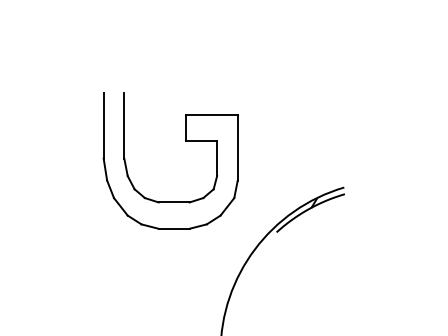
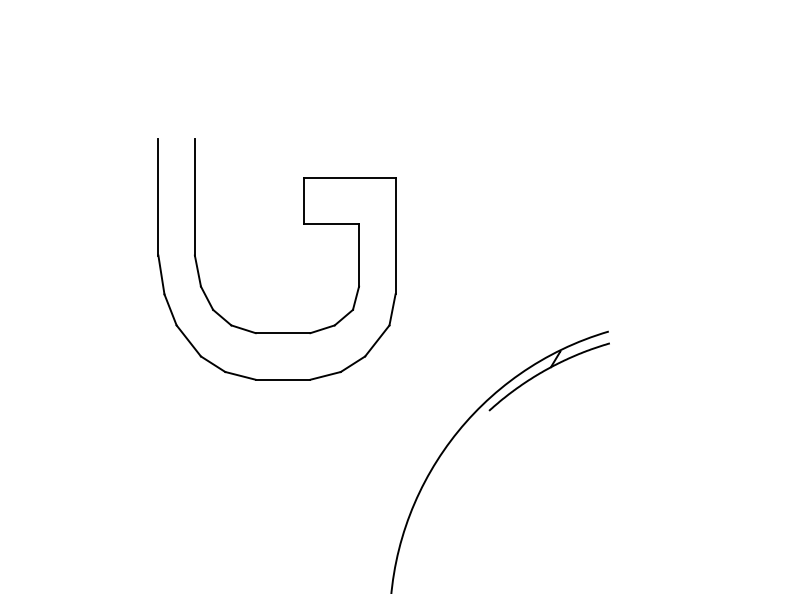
part: (185, 141) -> (303, 225), moved

